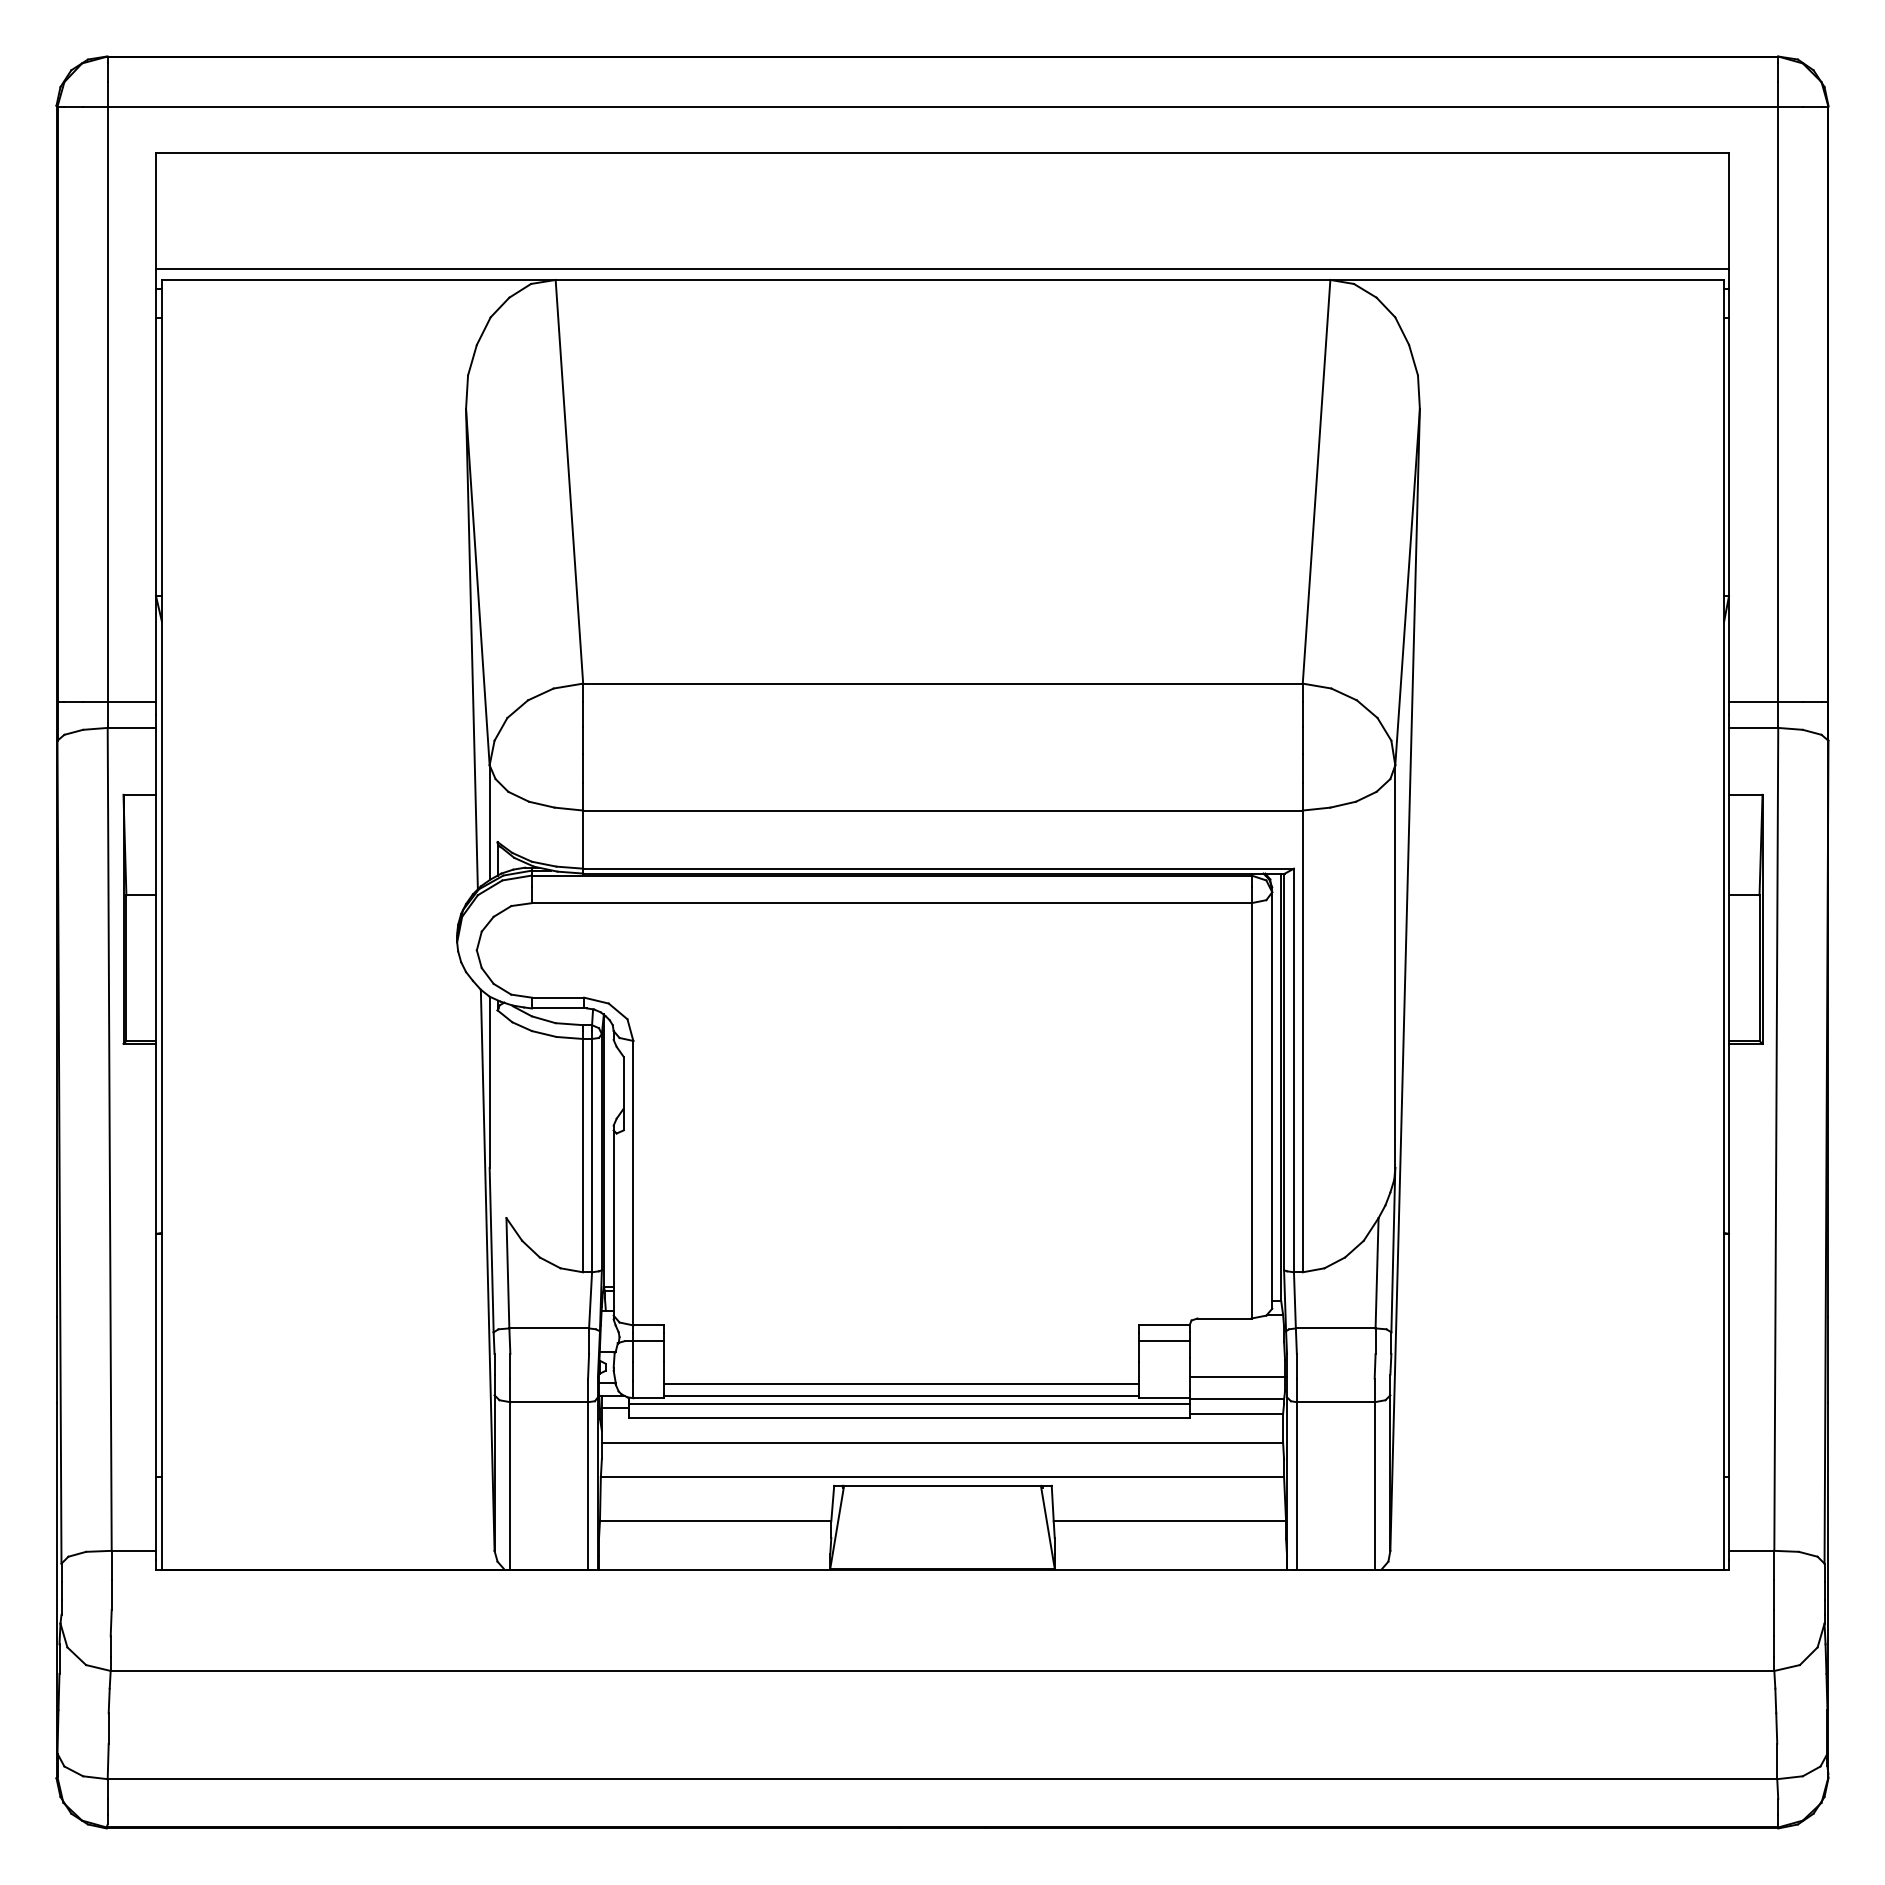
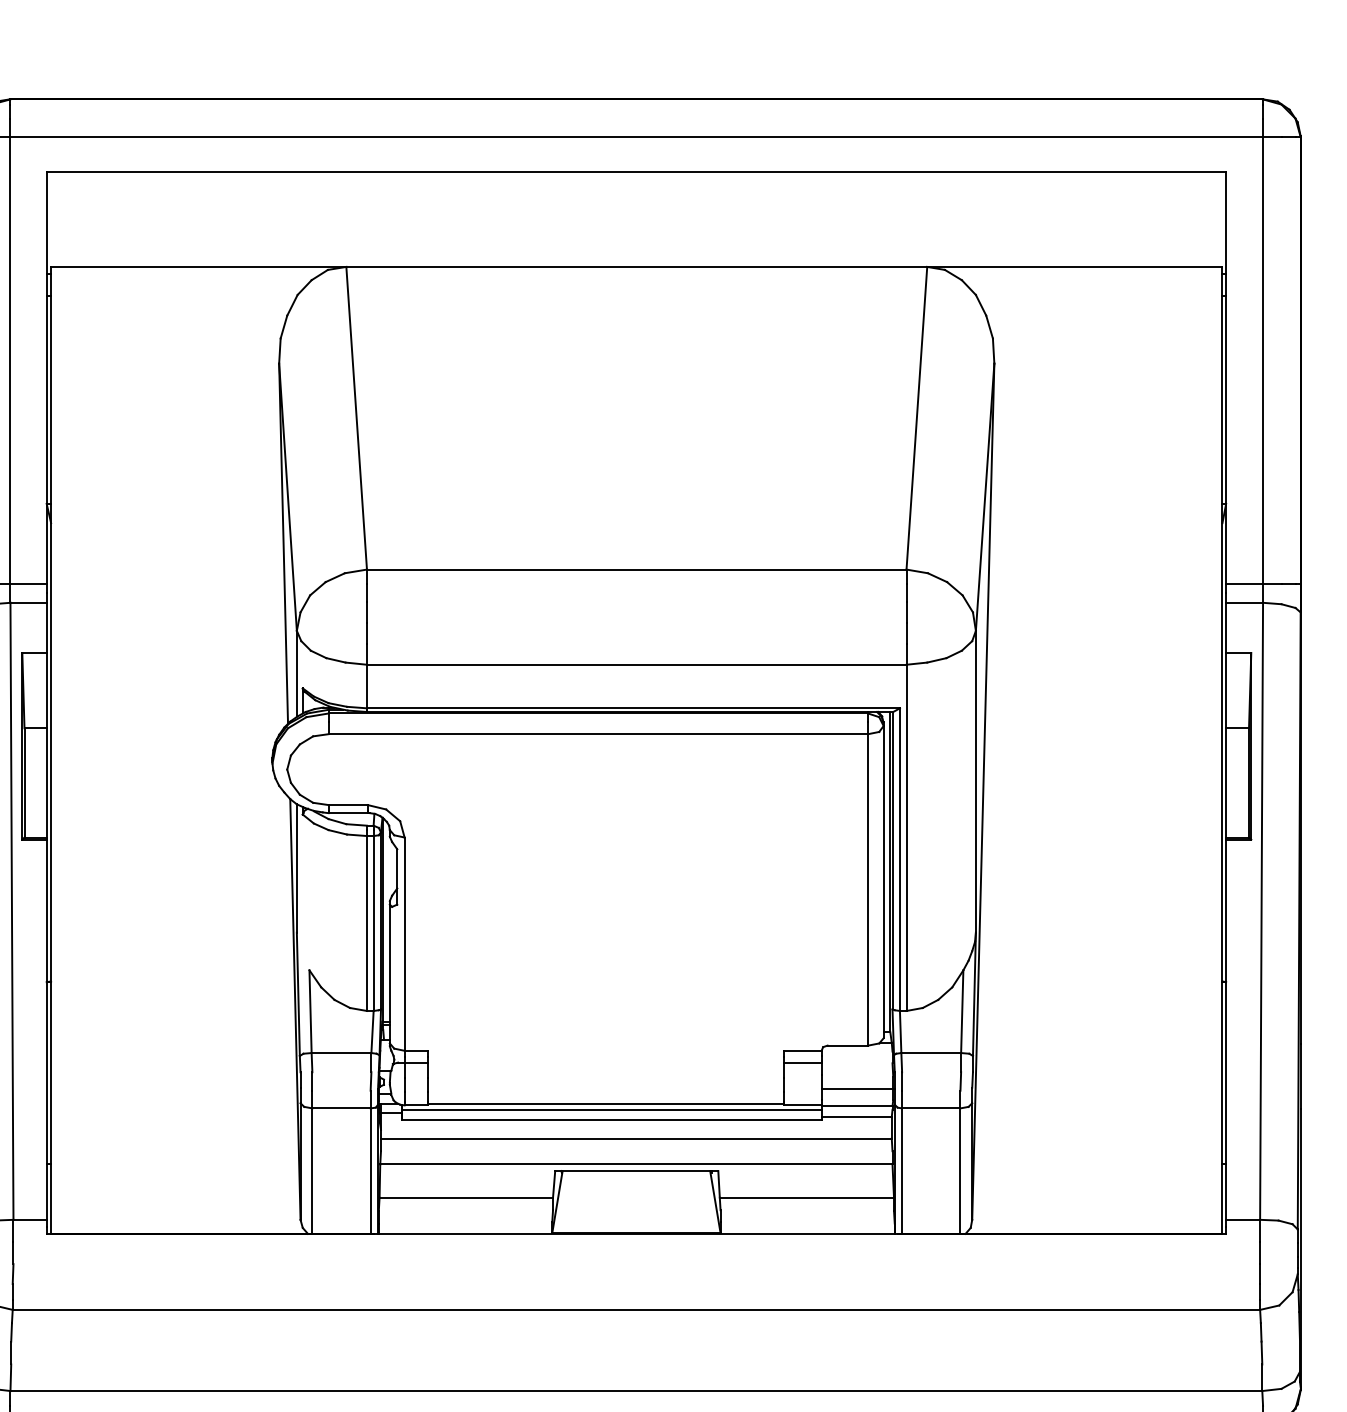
line: (942, 269) -> (636, 259), removed
line: (901, 1383) -> (605, 1094), removed

